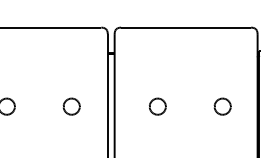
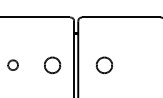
part: (70, 105) -> (51, 64), size x1.6
part: (156, 105) -> (103, 64), size x1.6
part: (222, 105) -> (143, 64), removed

